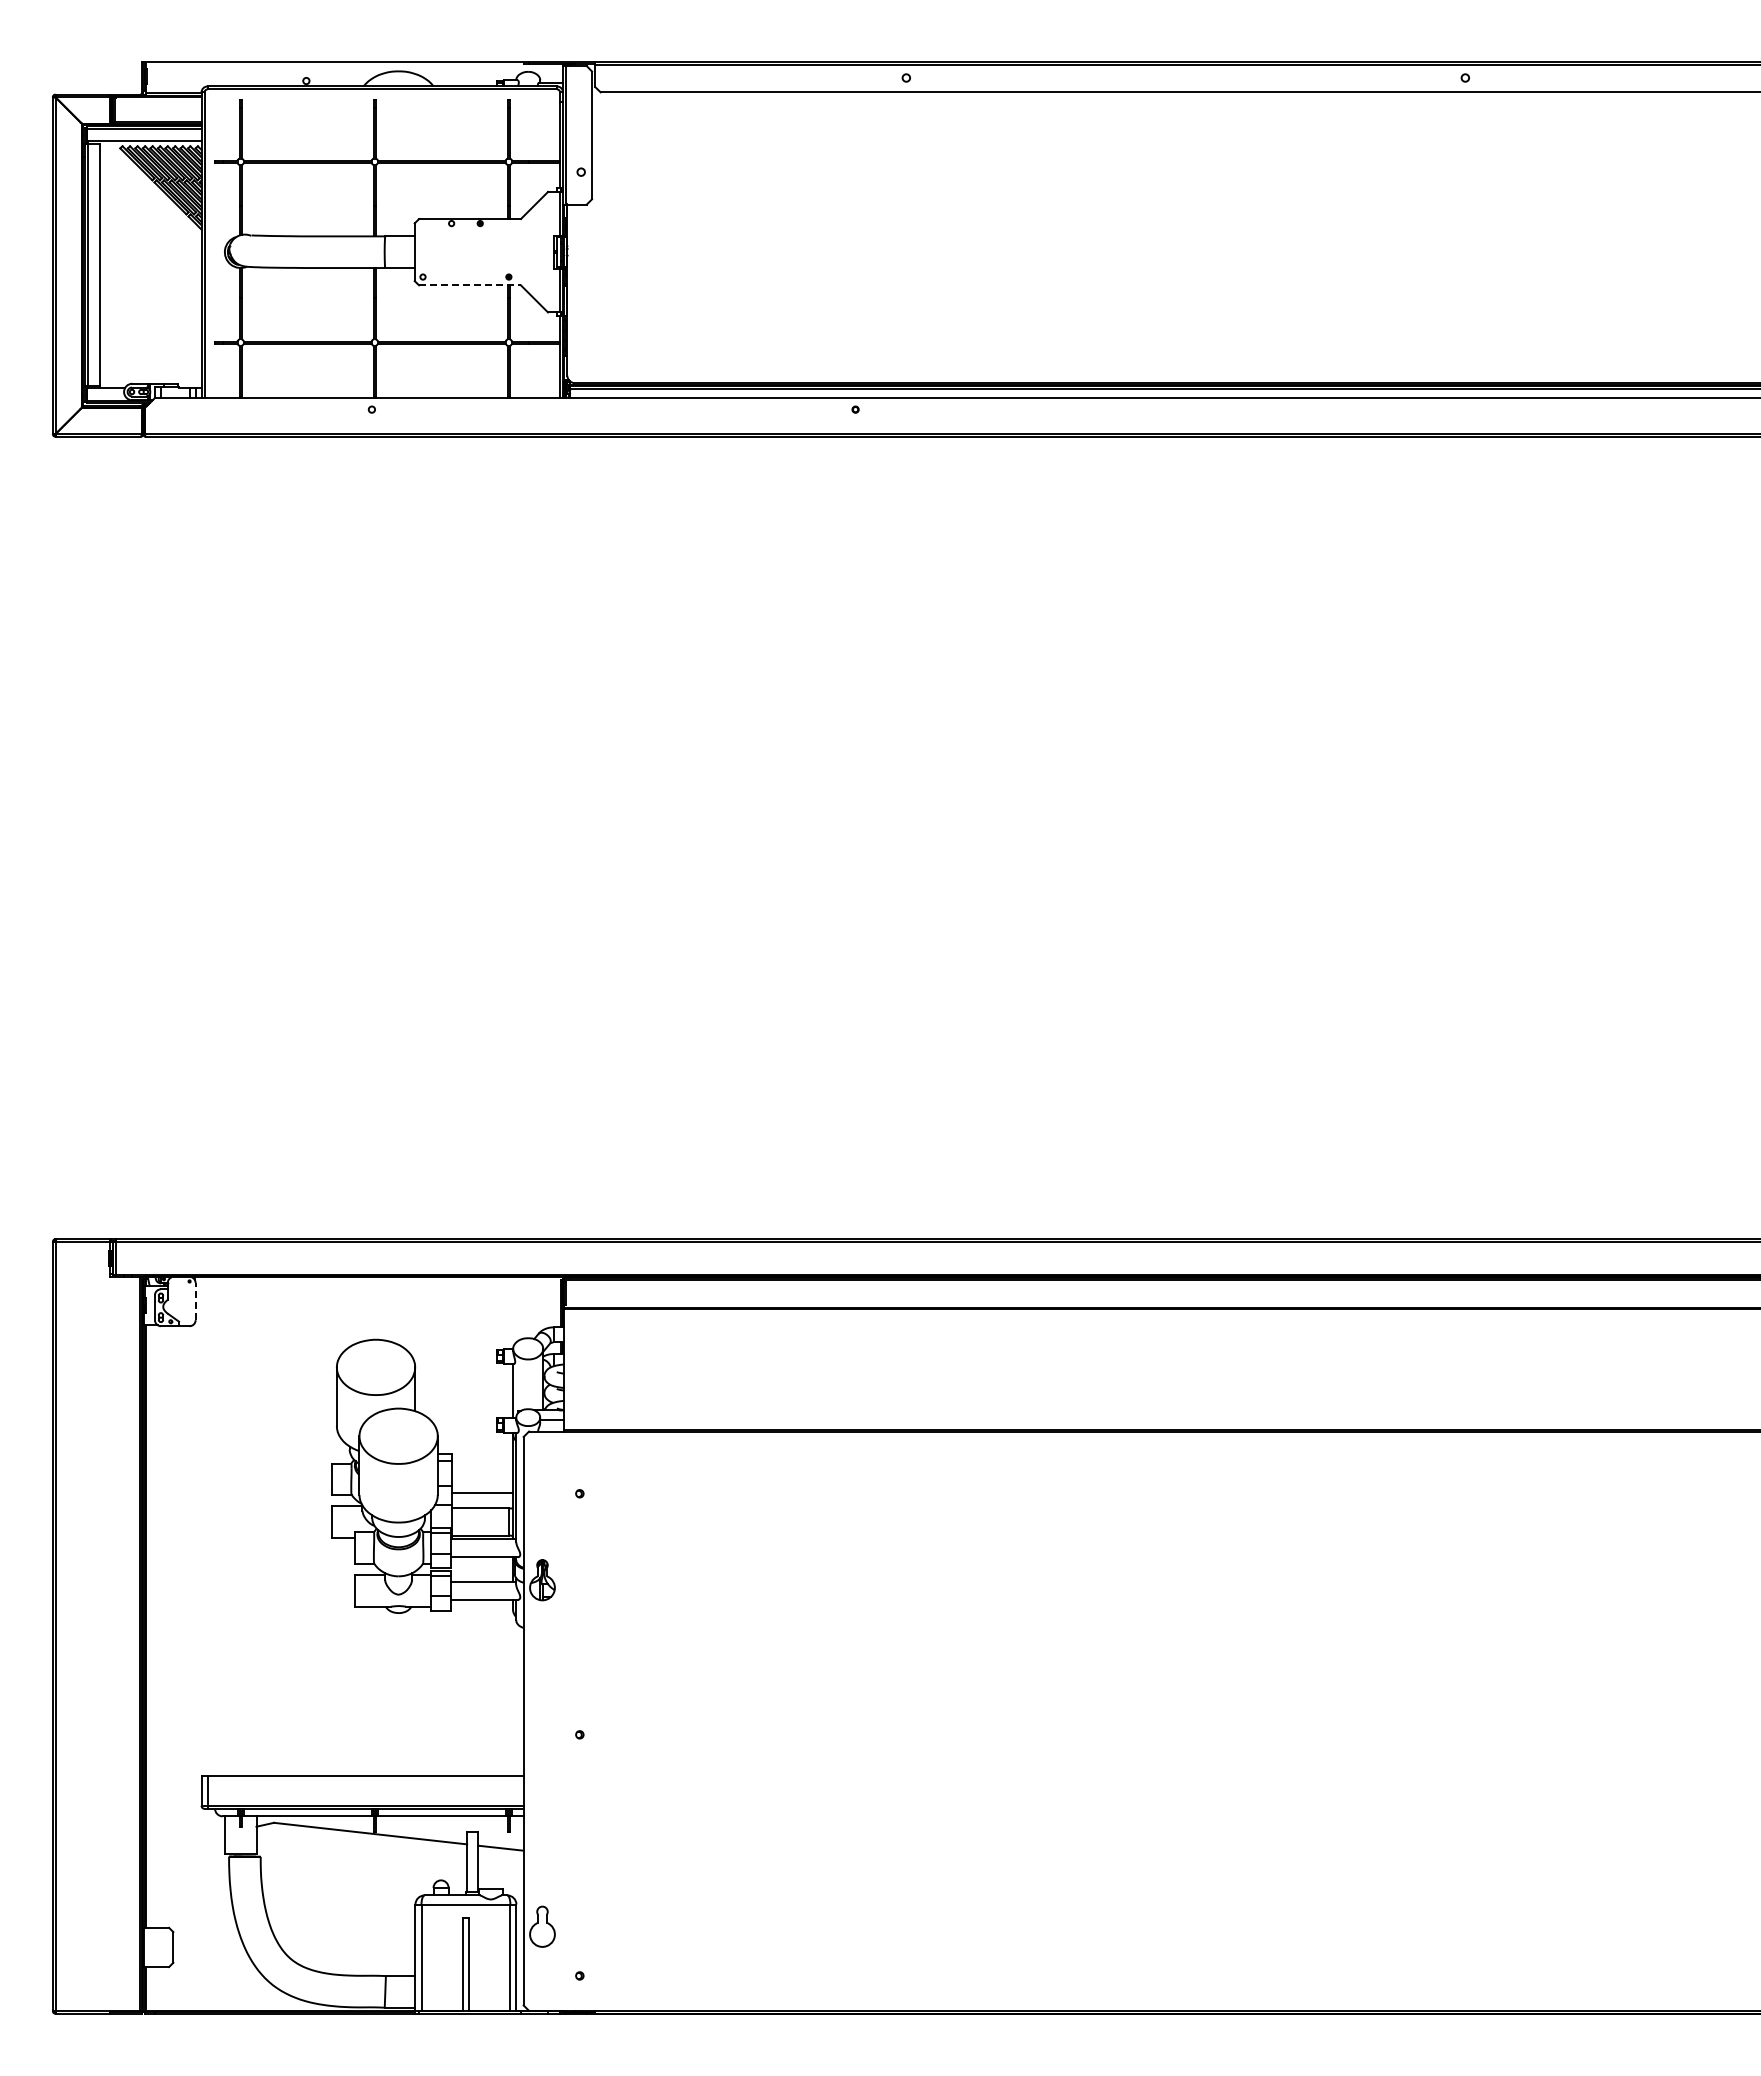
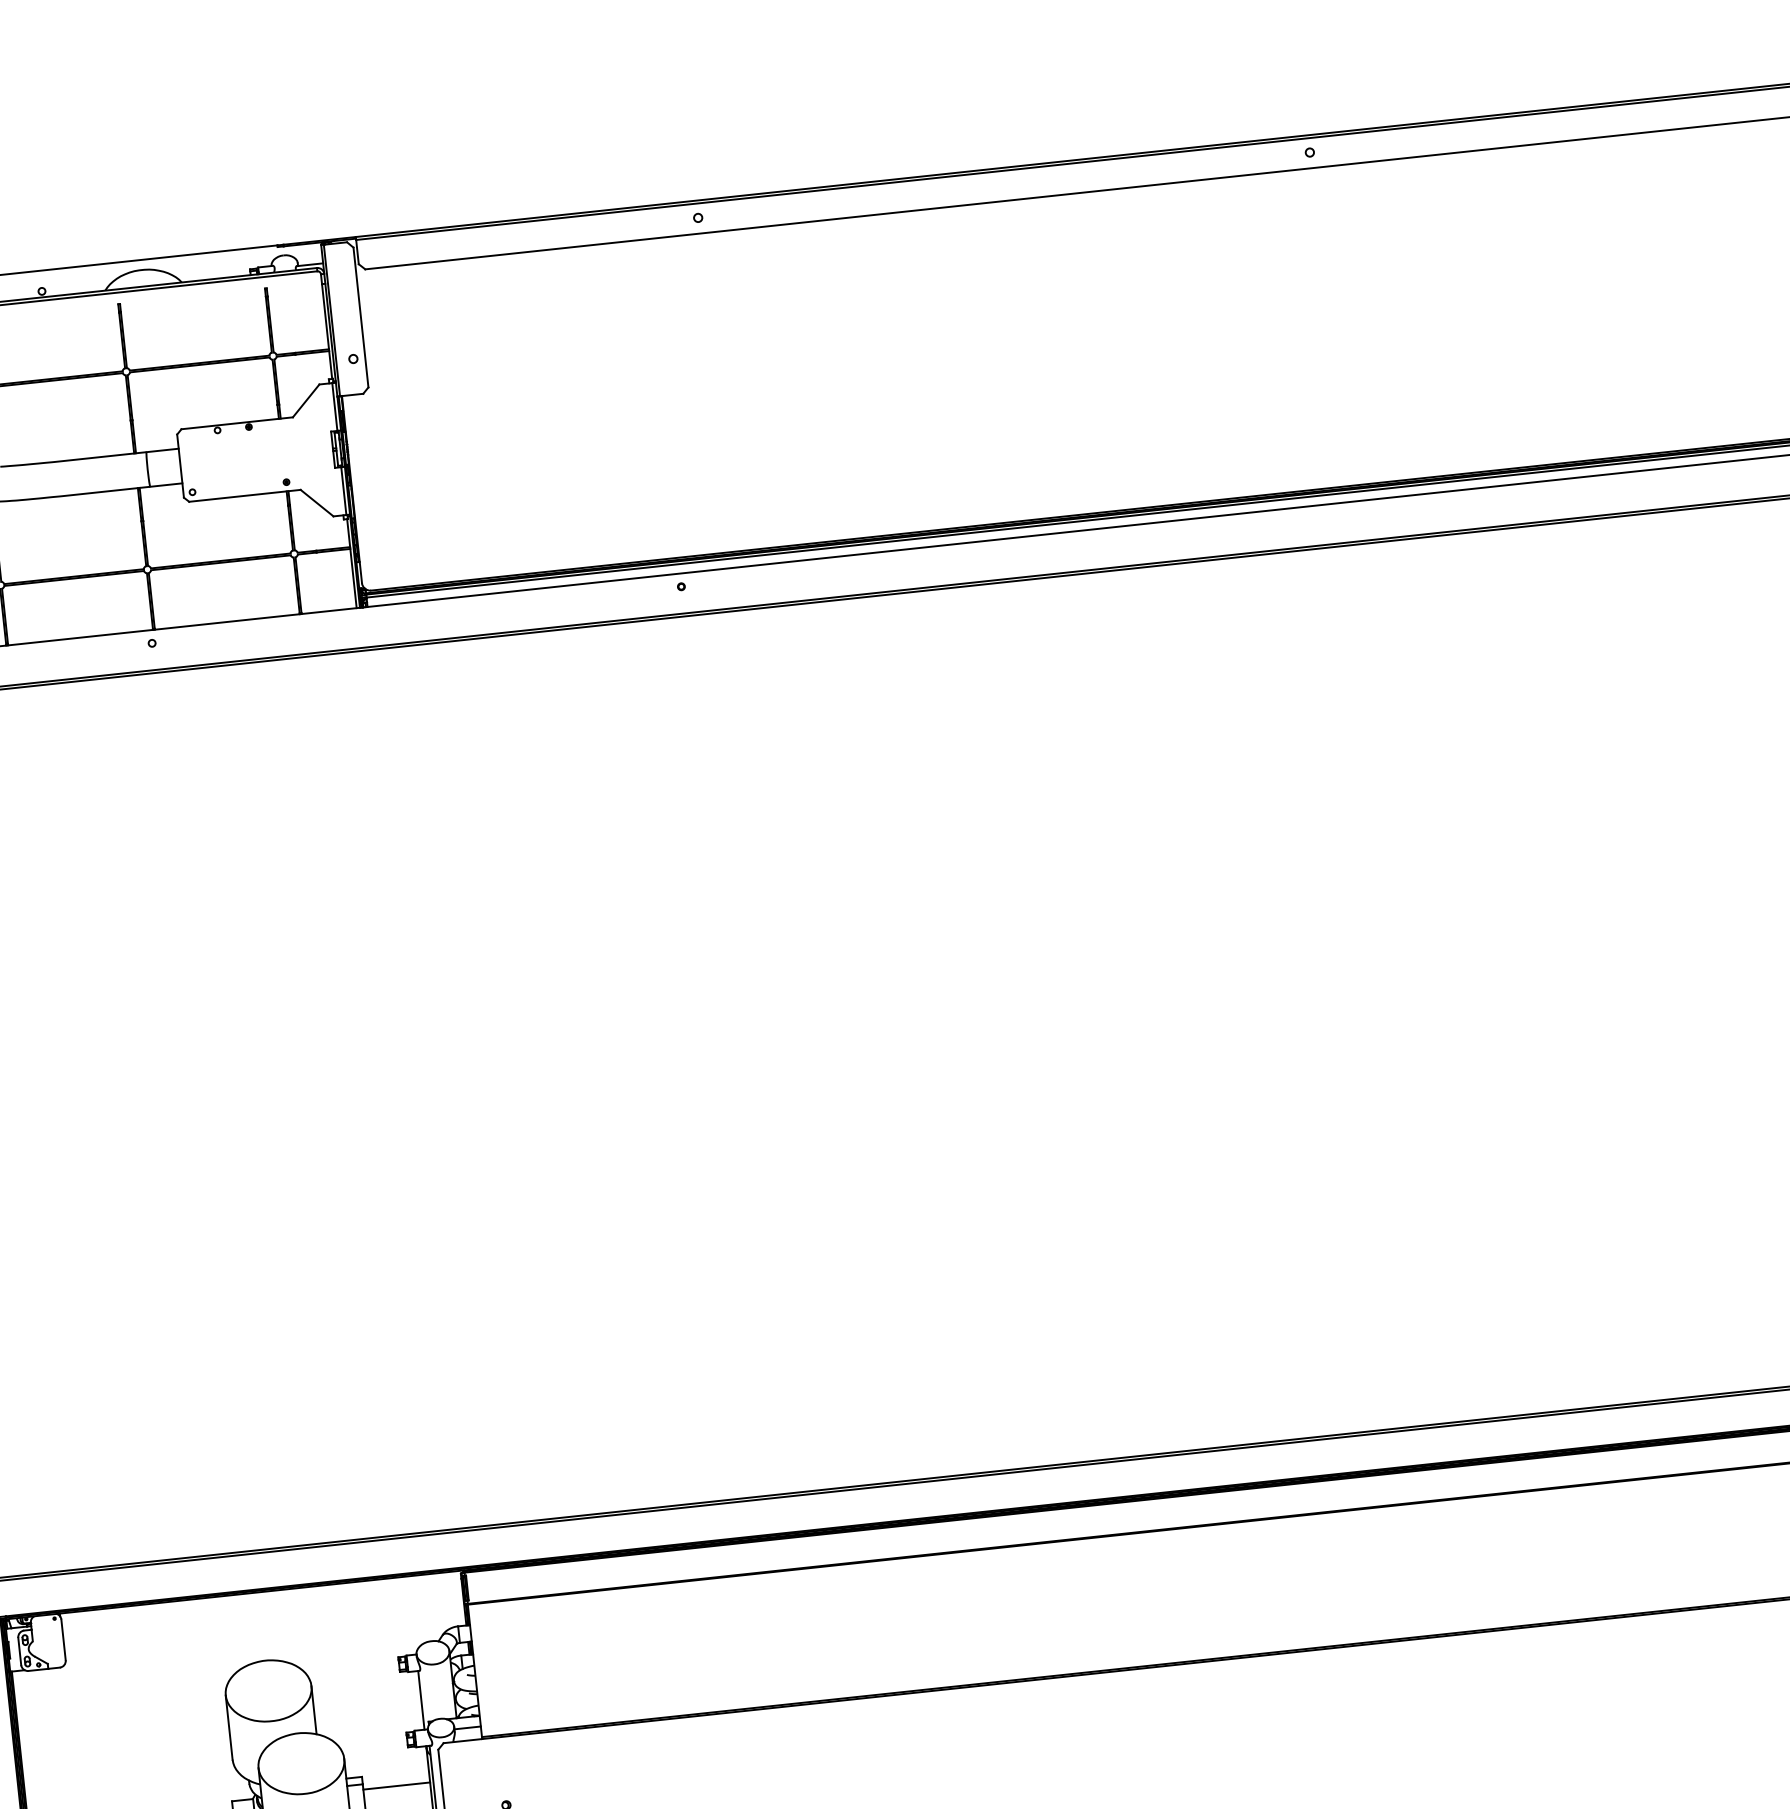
line: (470, 285) -> (245, 495), dashed -> solid
line: (195, 1301) -> (63, 1639), dashed -> solid
line: (482, 1465) -> (396, 1785), added

